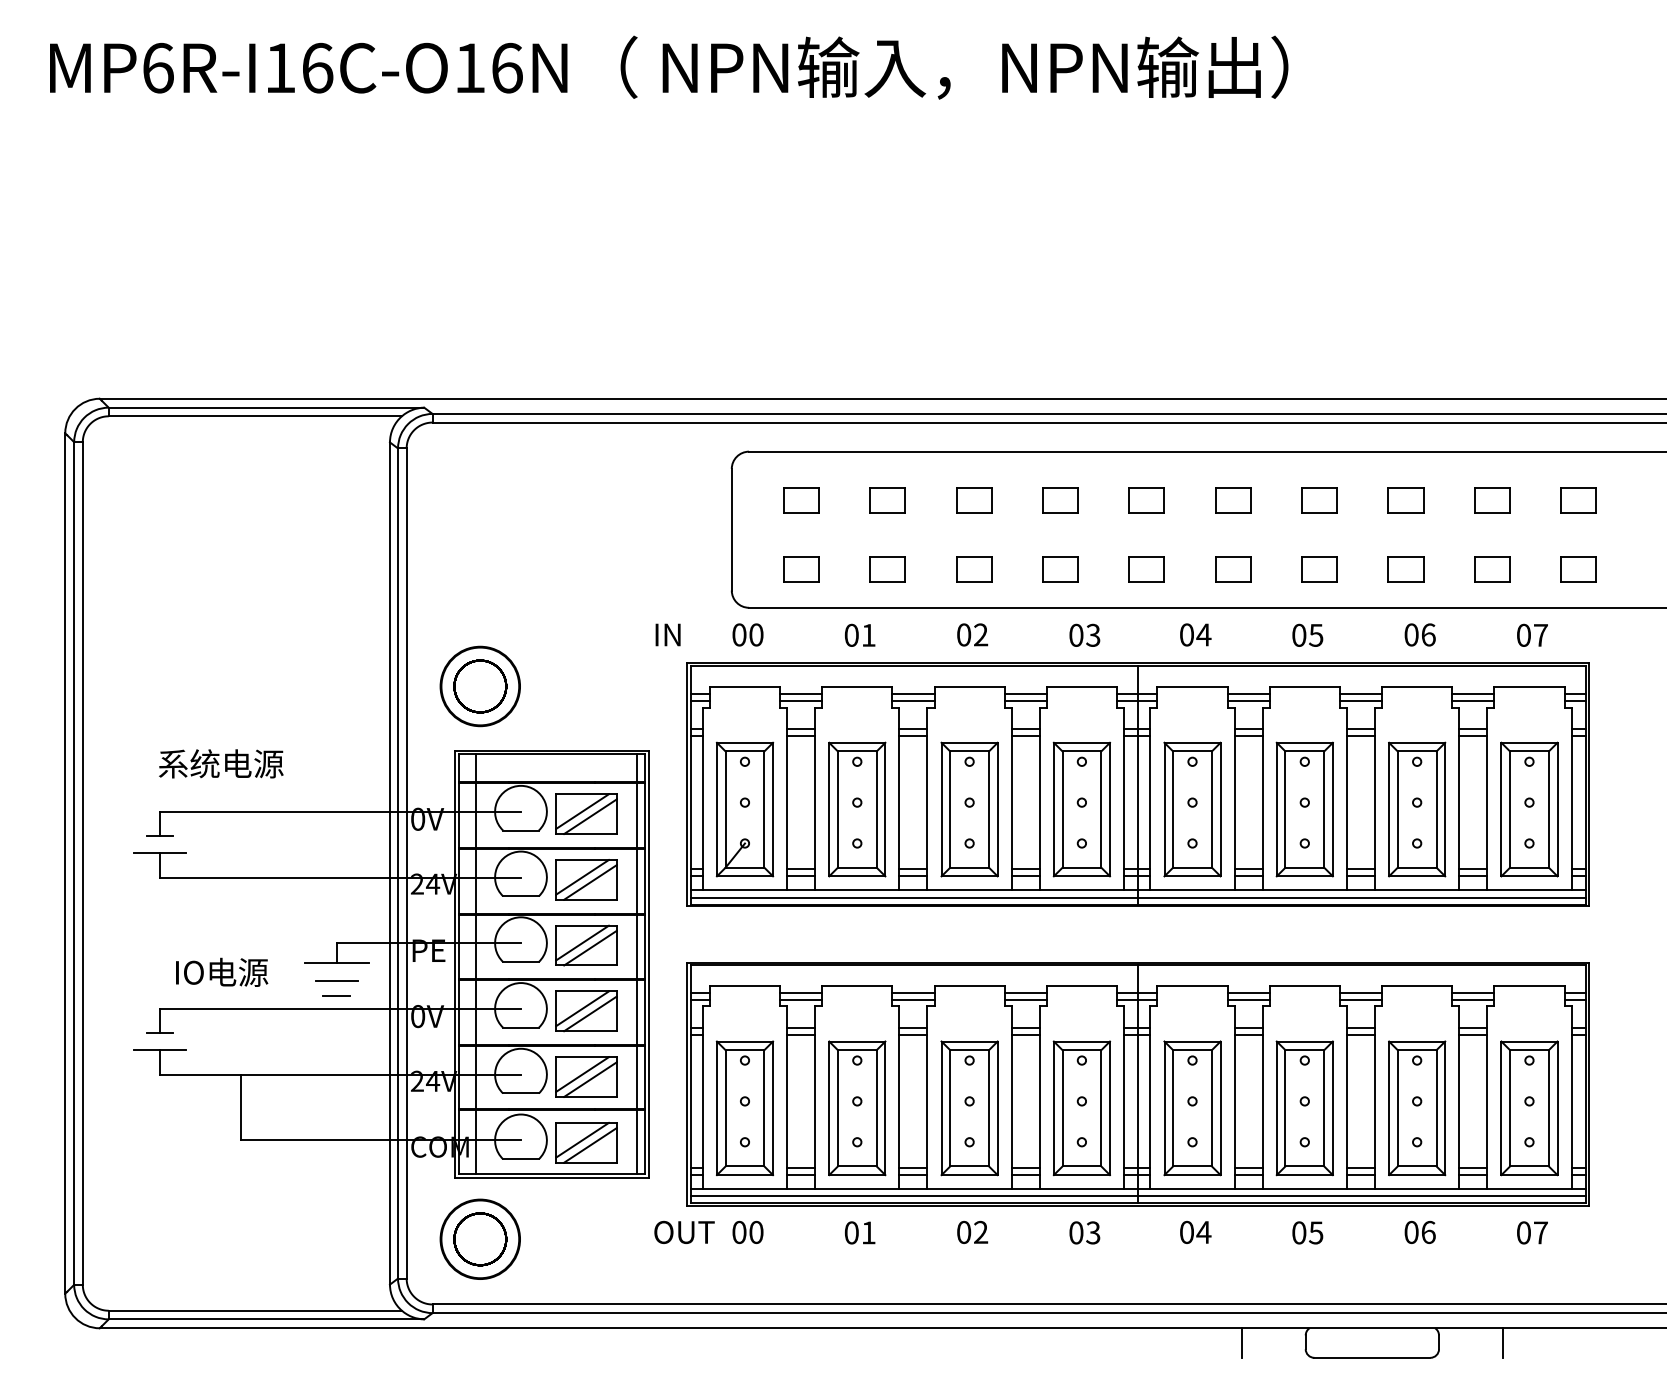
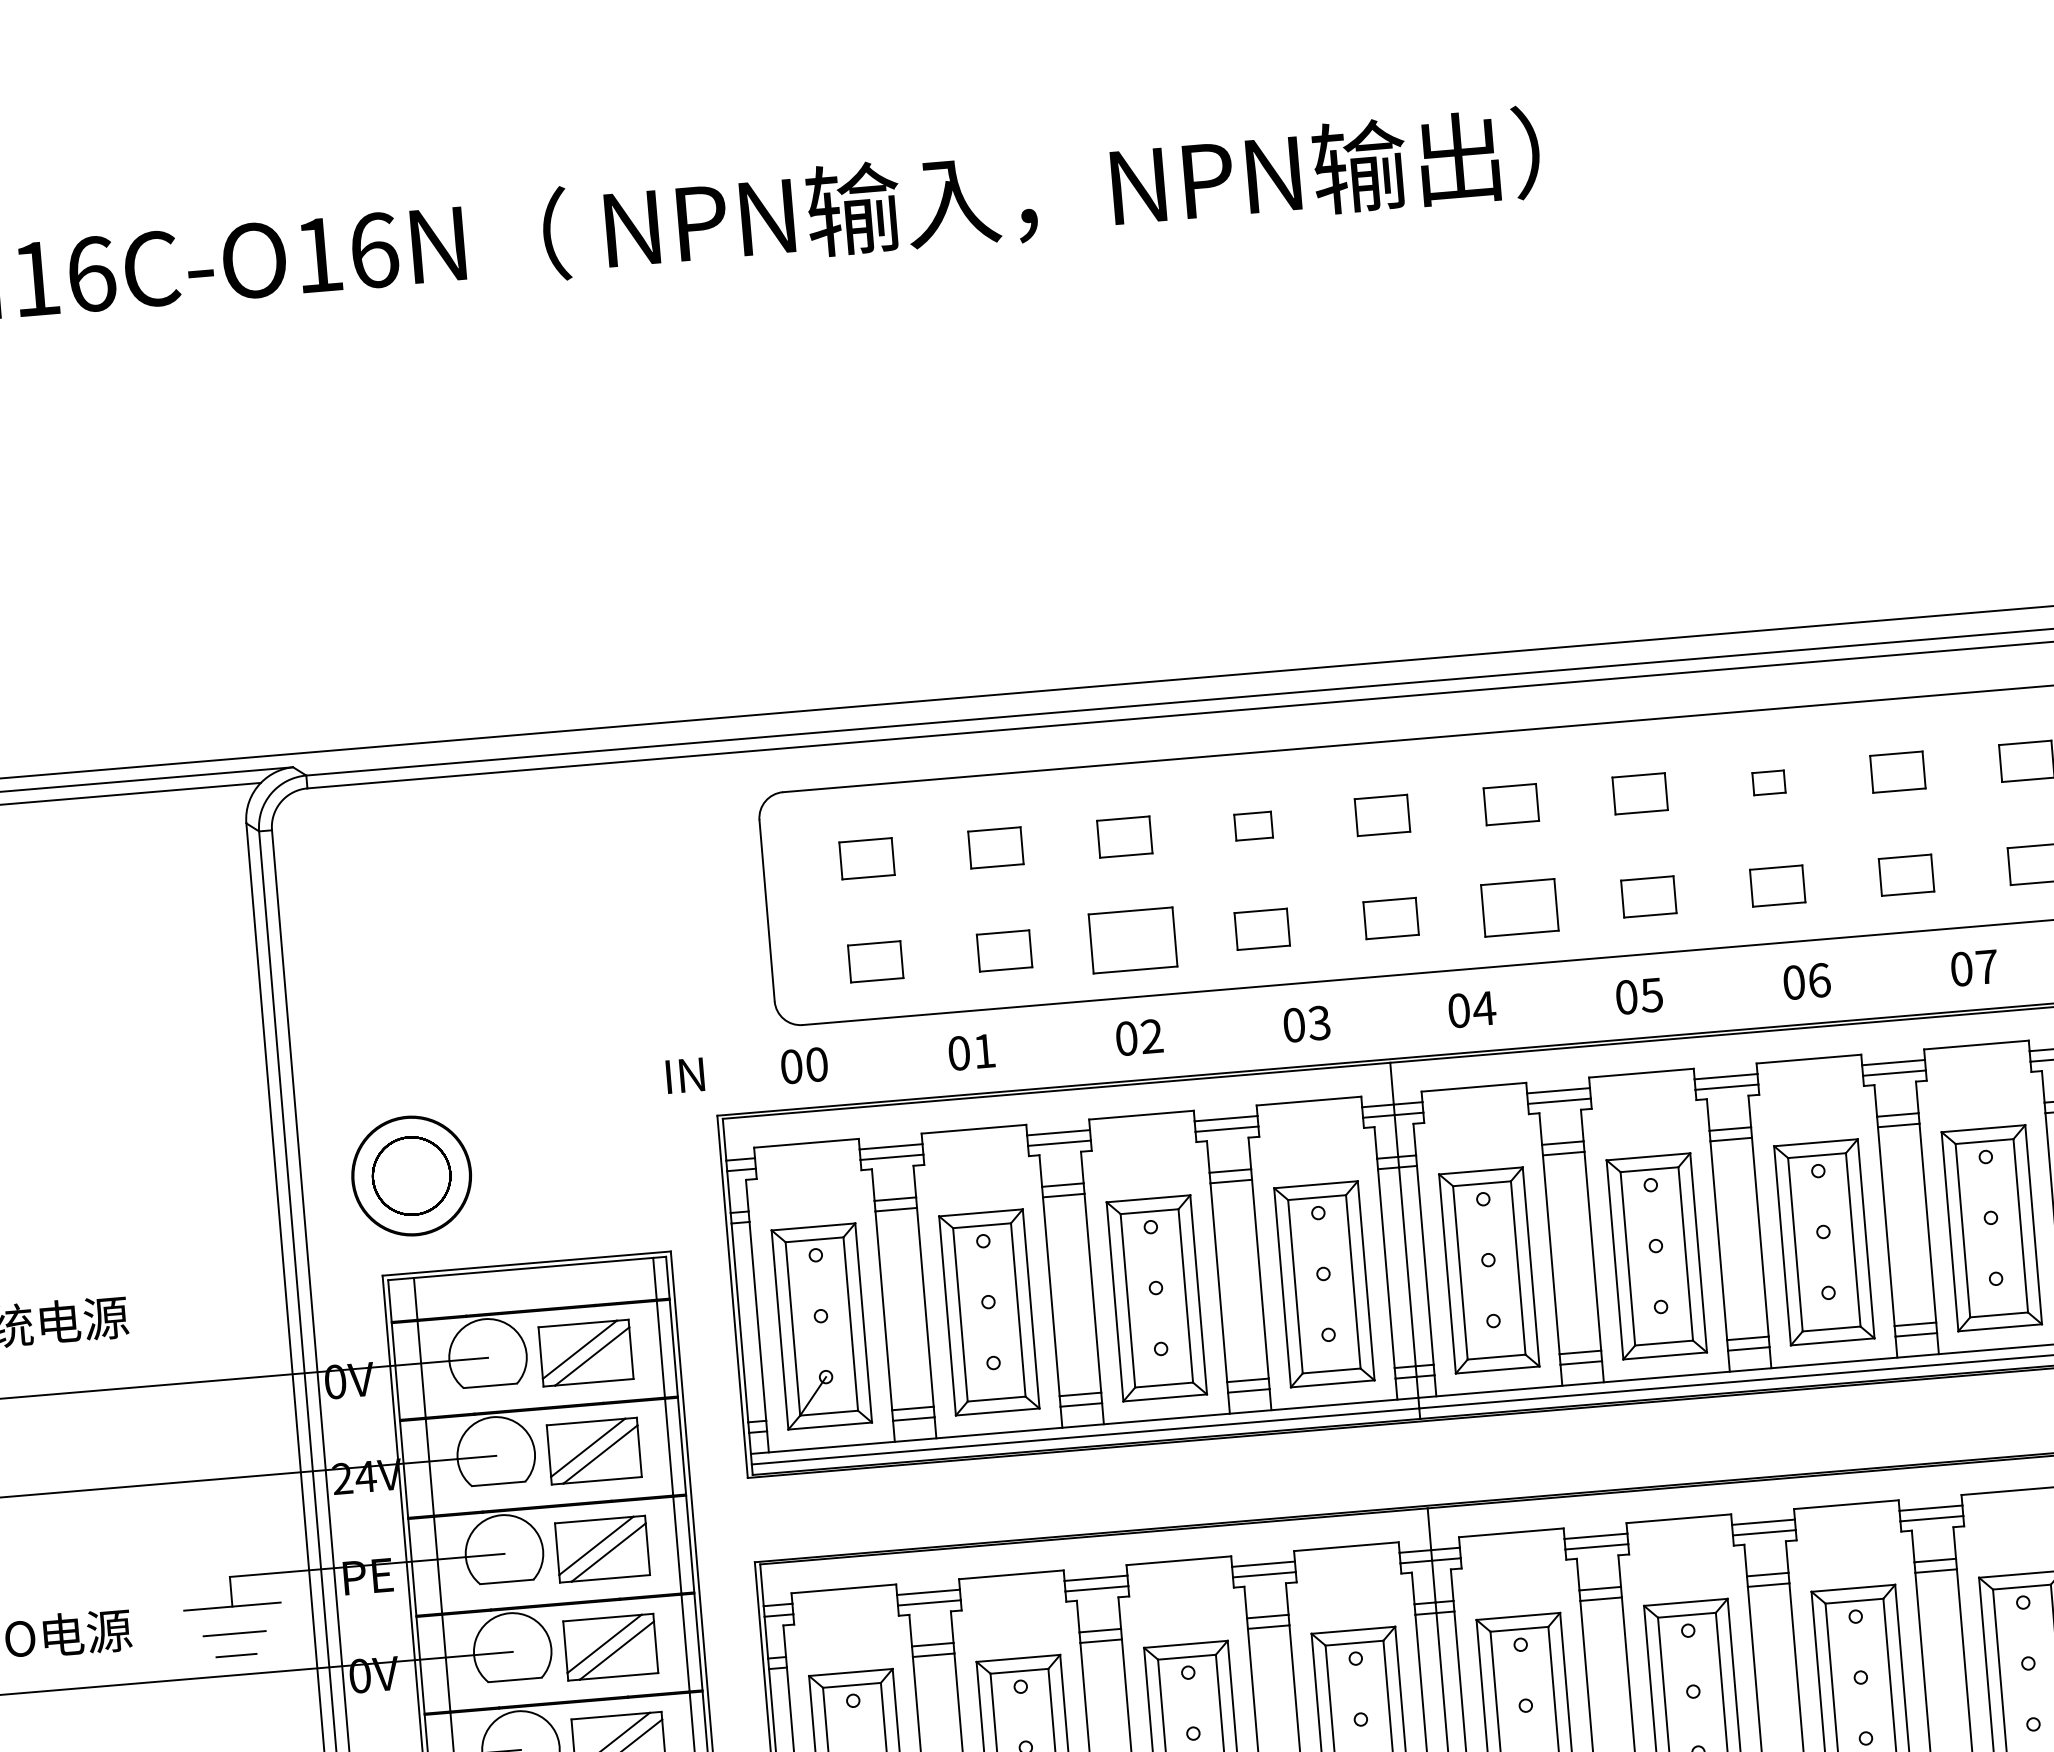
part: (1060, 500) -> (1253, 826), size x0.7
part: (1405, 500) -> (1768, 782), size x0.6
part: (974, 569) -> (1134, 939), size x1.6
part: (1233, 569) -> (1520, 907), size x1.4

